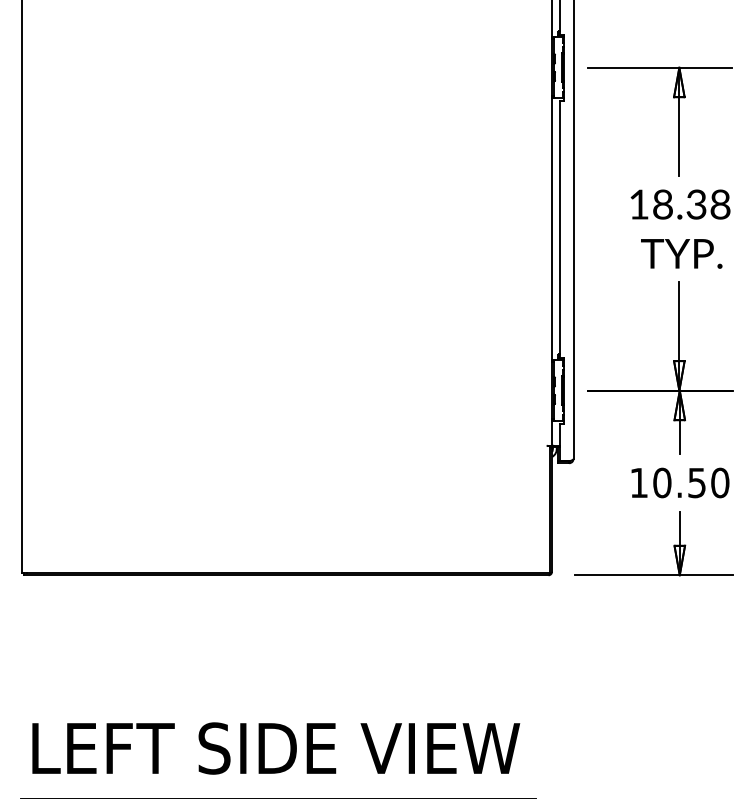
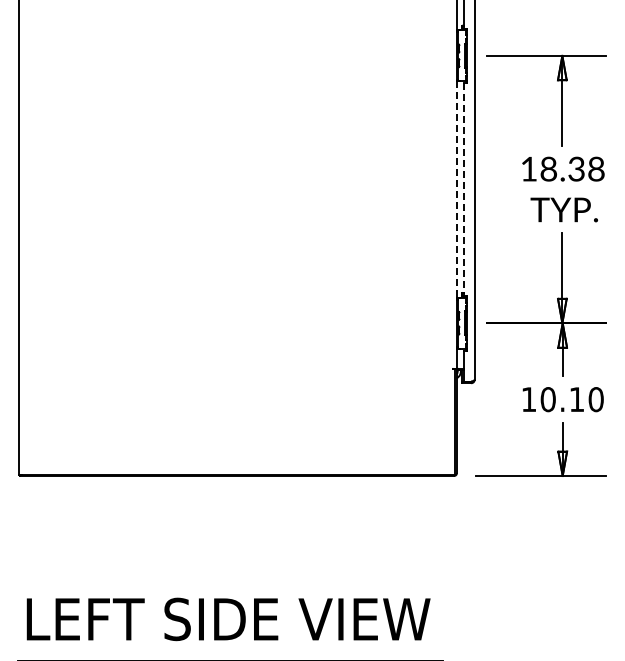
line: (551, 230) -> (456, 190), solid -> dashed
line: (559, 230) -> (463, 190), solid -> dashed
text: (696, 482) -> (576, 399), 10.50 -> 10.10

